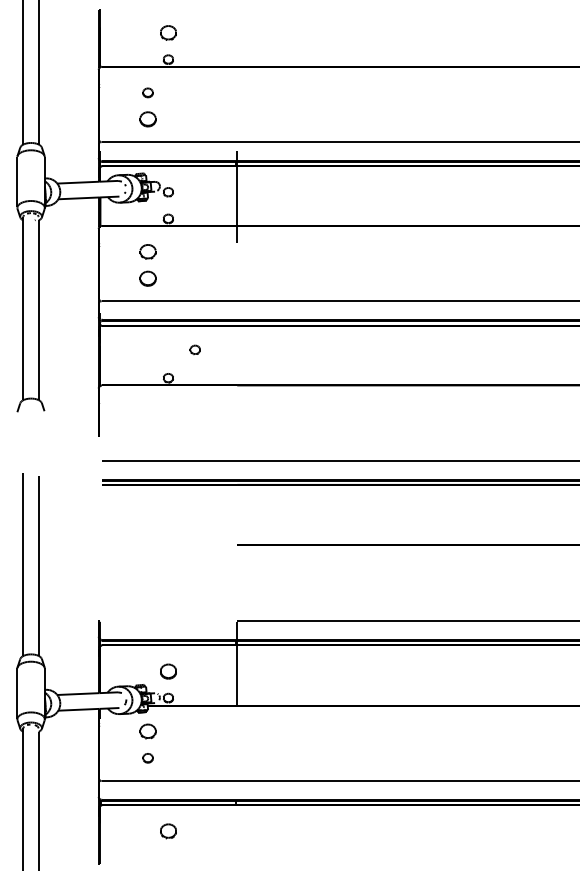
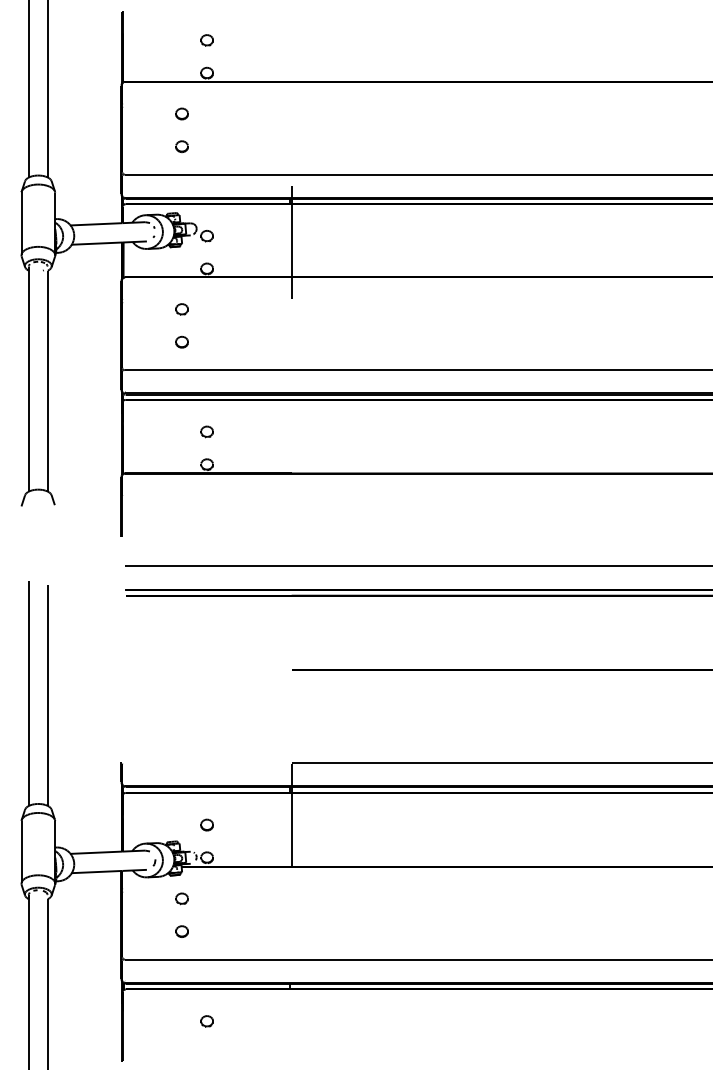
part: (167, 33) -> (206, 40), size x0.62
part: (147, 119) -> (181, 146), size x0.62
part: (147, 251) -> (181, 309), size x0.62
part: (147, 278) -> (181, 341), size x0.62
part: (194, 349) -> (206, 431), moved
part: (167, 671) -> (206, 824), size x0.62
part: (147, 731) -> (181, 898), size x0.62
part: (167, 831) -> (206, 1021), size x0.62

